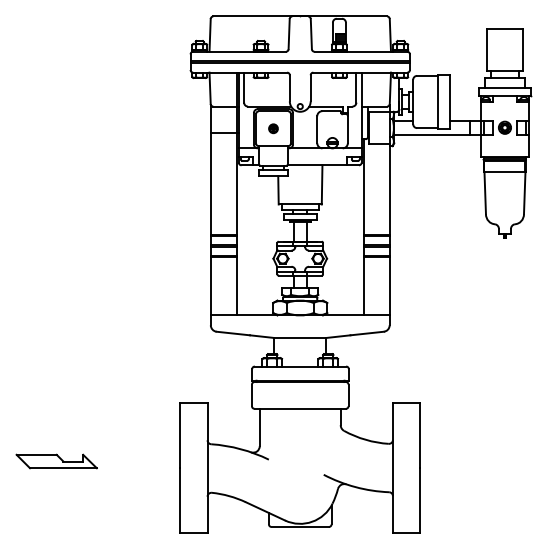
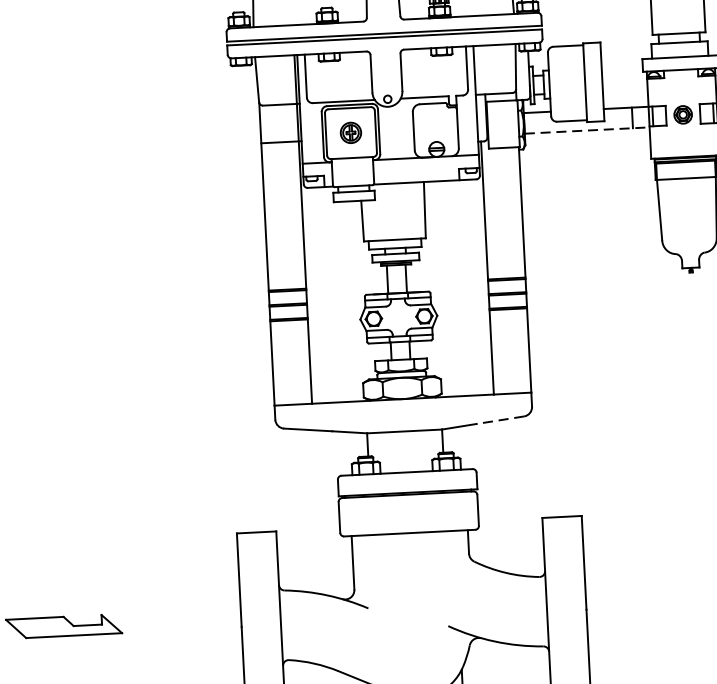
part: (273, 128) -> (350, 132), size x1.6
line: (438, 135) -> (588, 130), solid -> dashed
line: (367, 333) -> (500, 420), solid -> dashed

